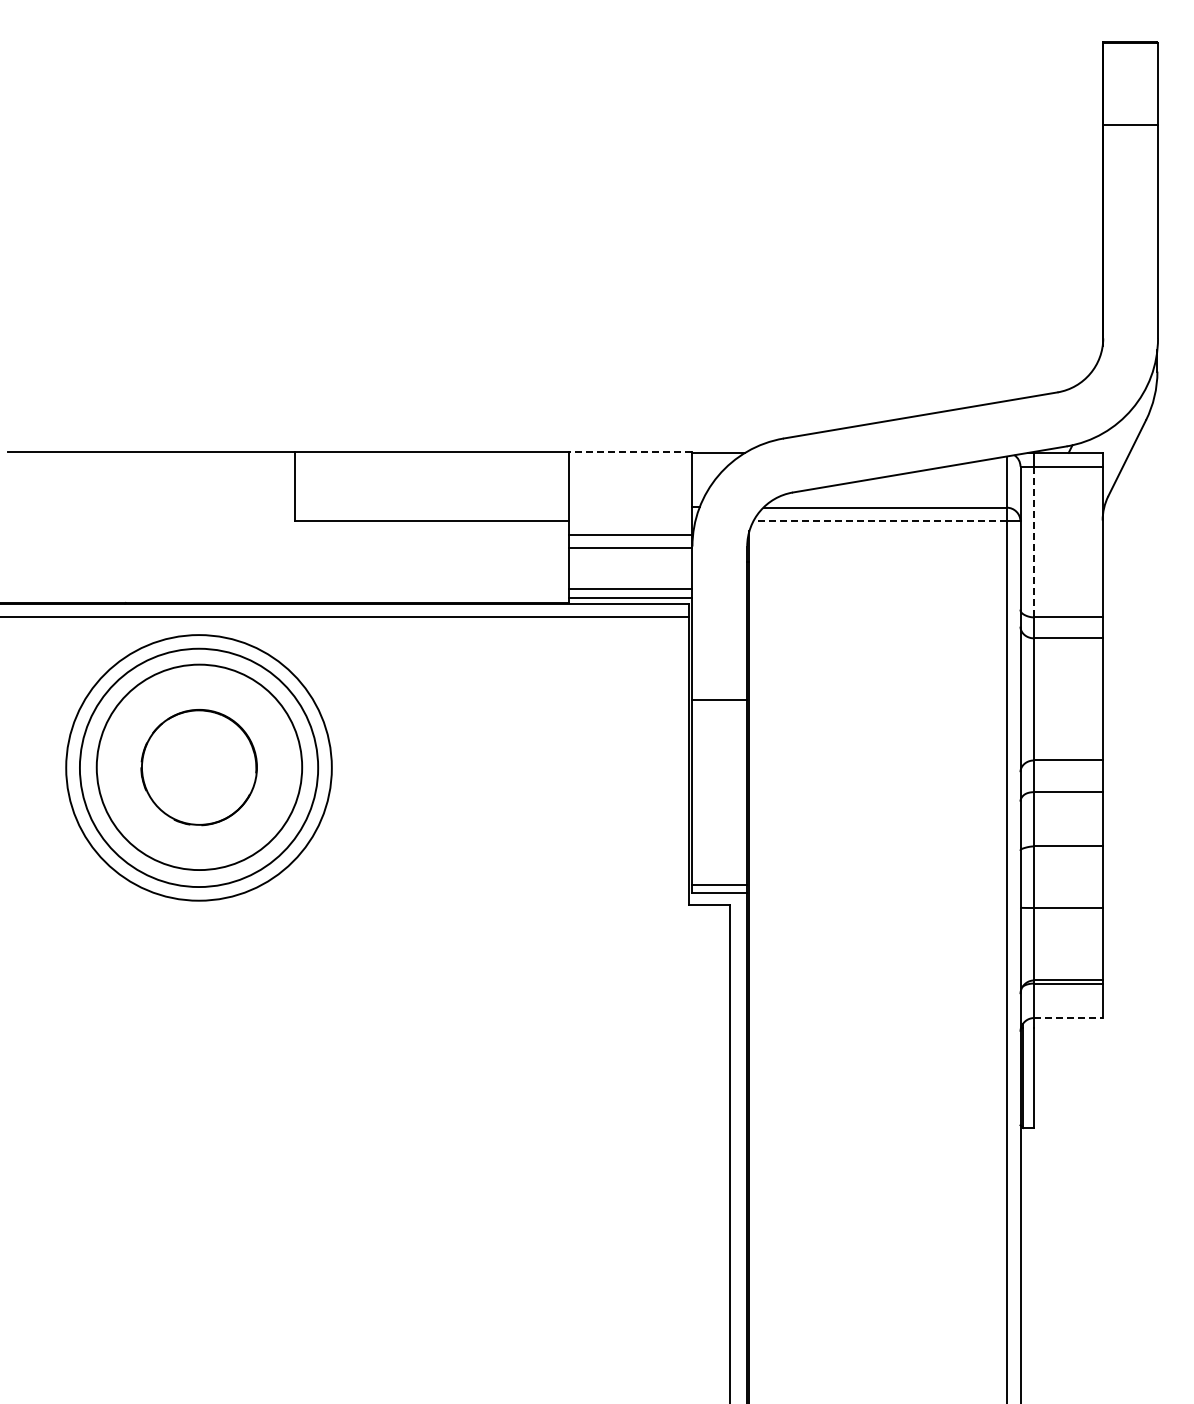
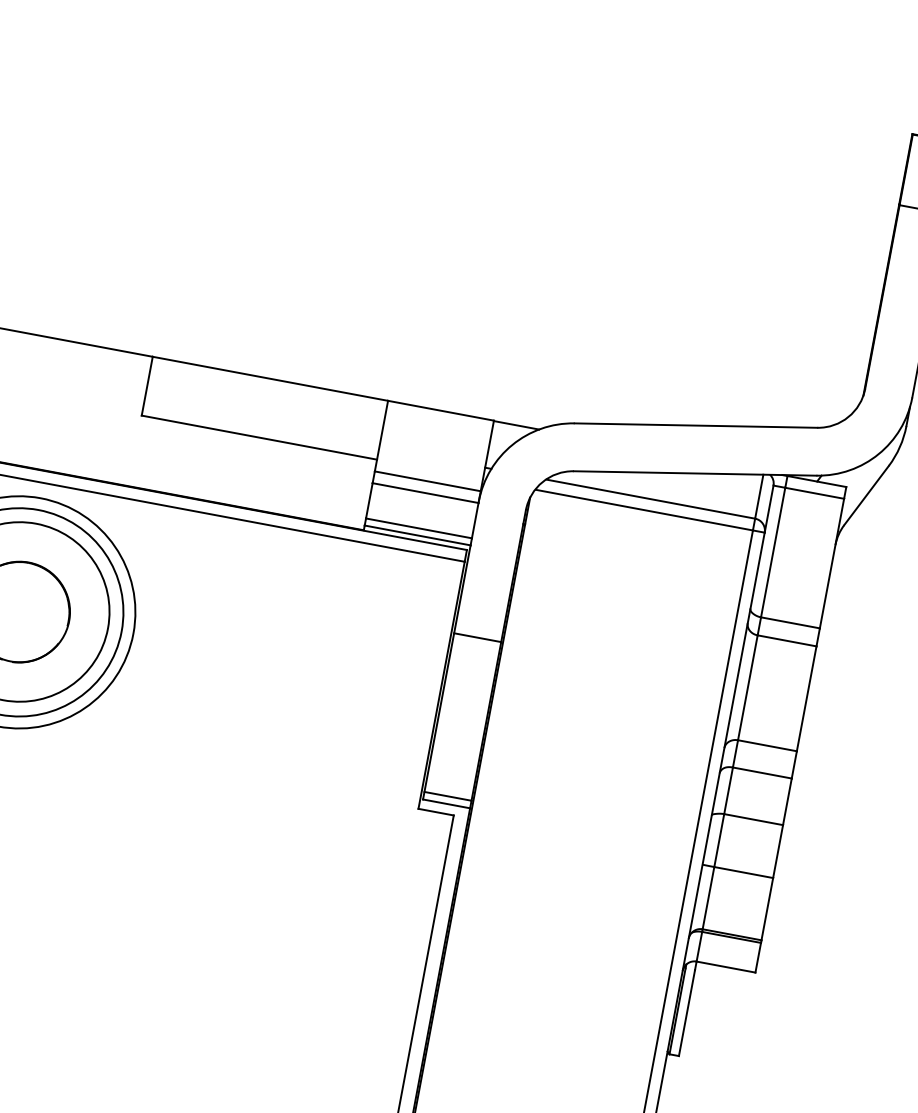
line: (630, 452) -> (440, 410), dashed -> solid
line: (880, 521) -> (644, 510), dashed -> solid
line: (1034, 542) -> (773, 553), dashed -> solid
line: (1068, 1018) -> (726, 967), dashed -> solid

